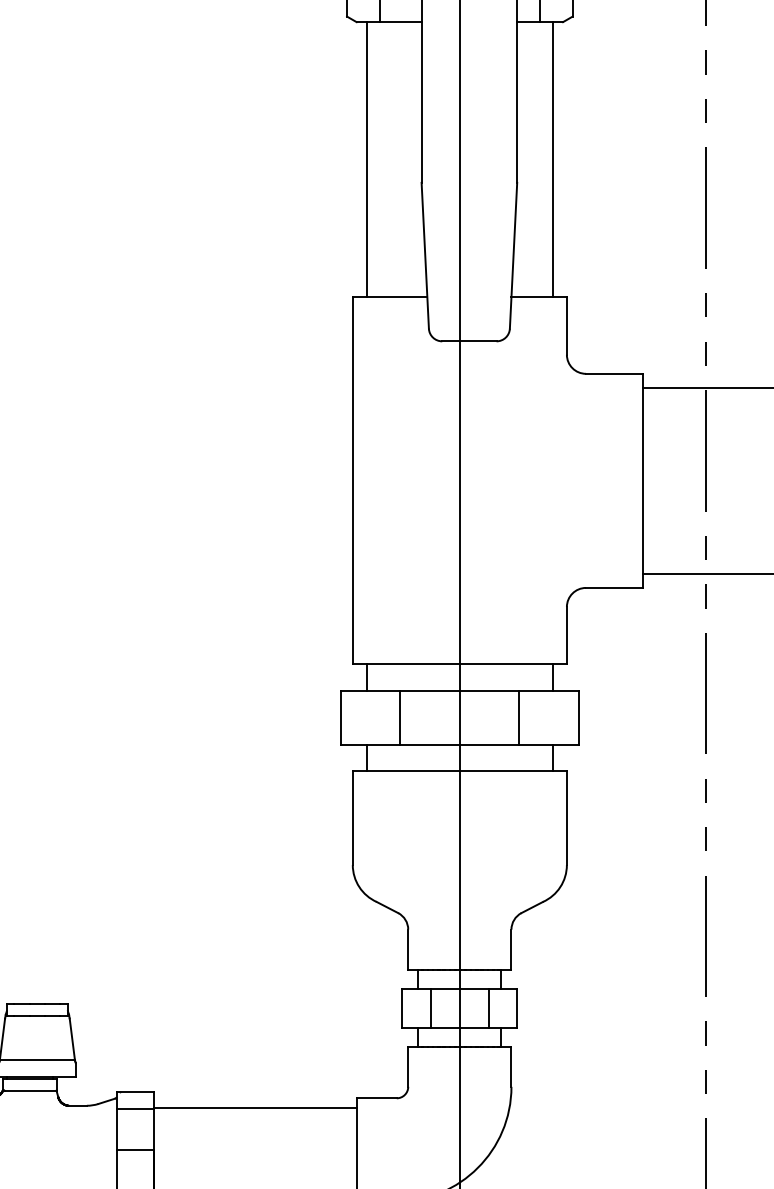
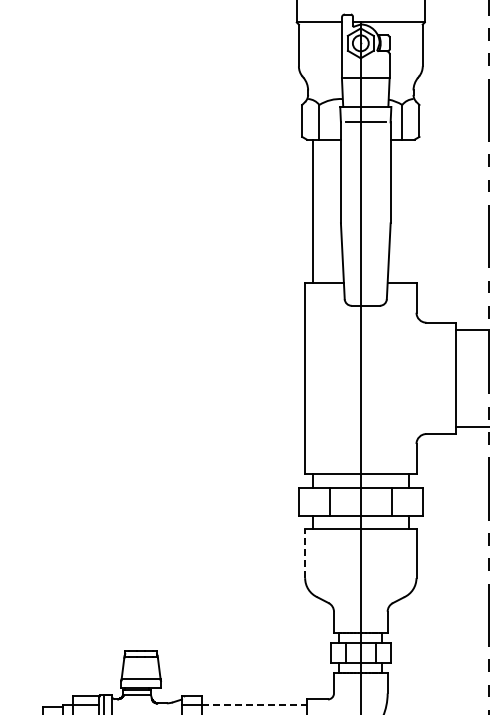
line: (553, 158) -> (409, 210), removed
line: (353, 817) -> (305, 553), solid -> dashed
line: (255, 1108) -> (254, 704), solid -> dashed

